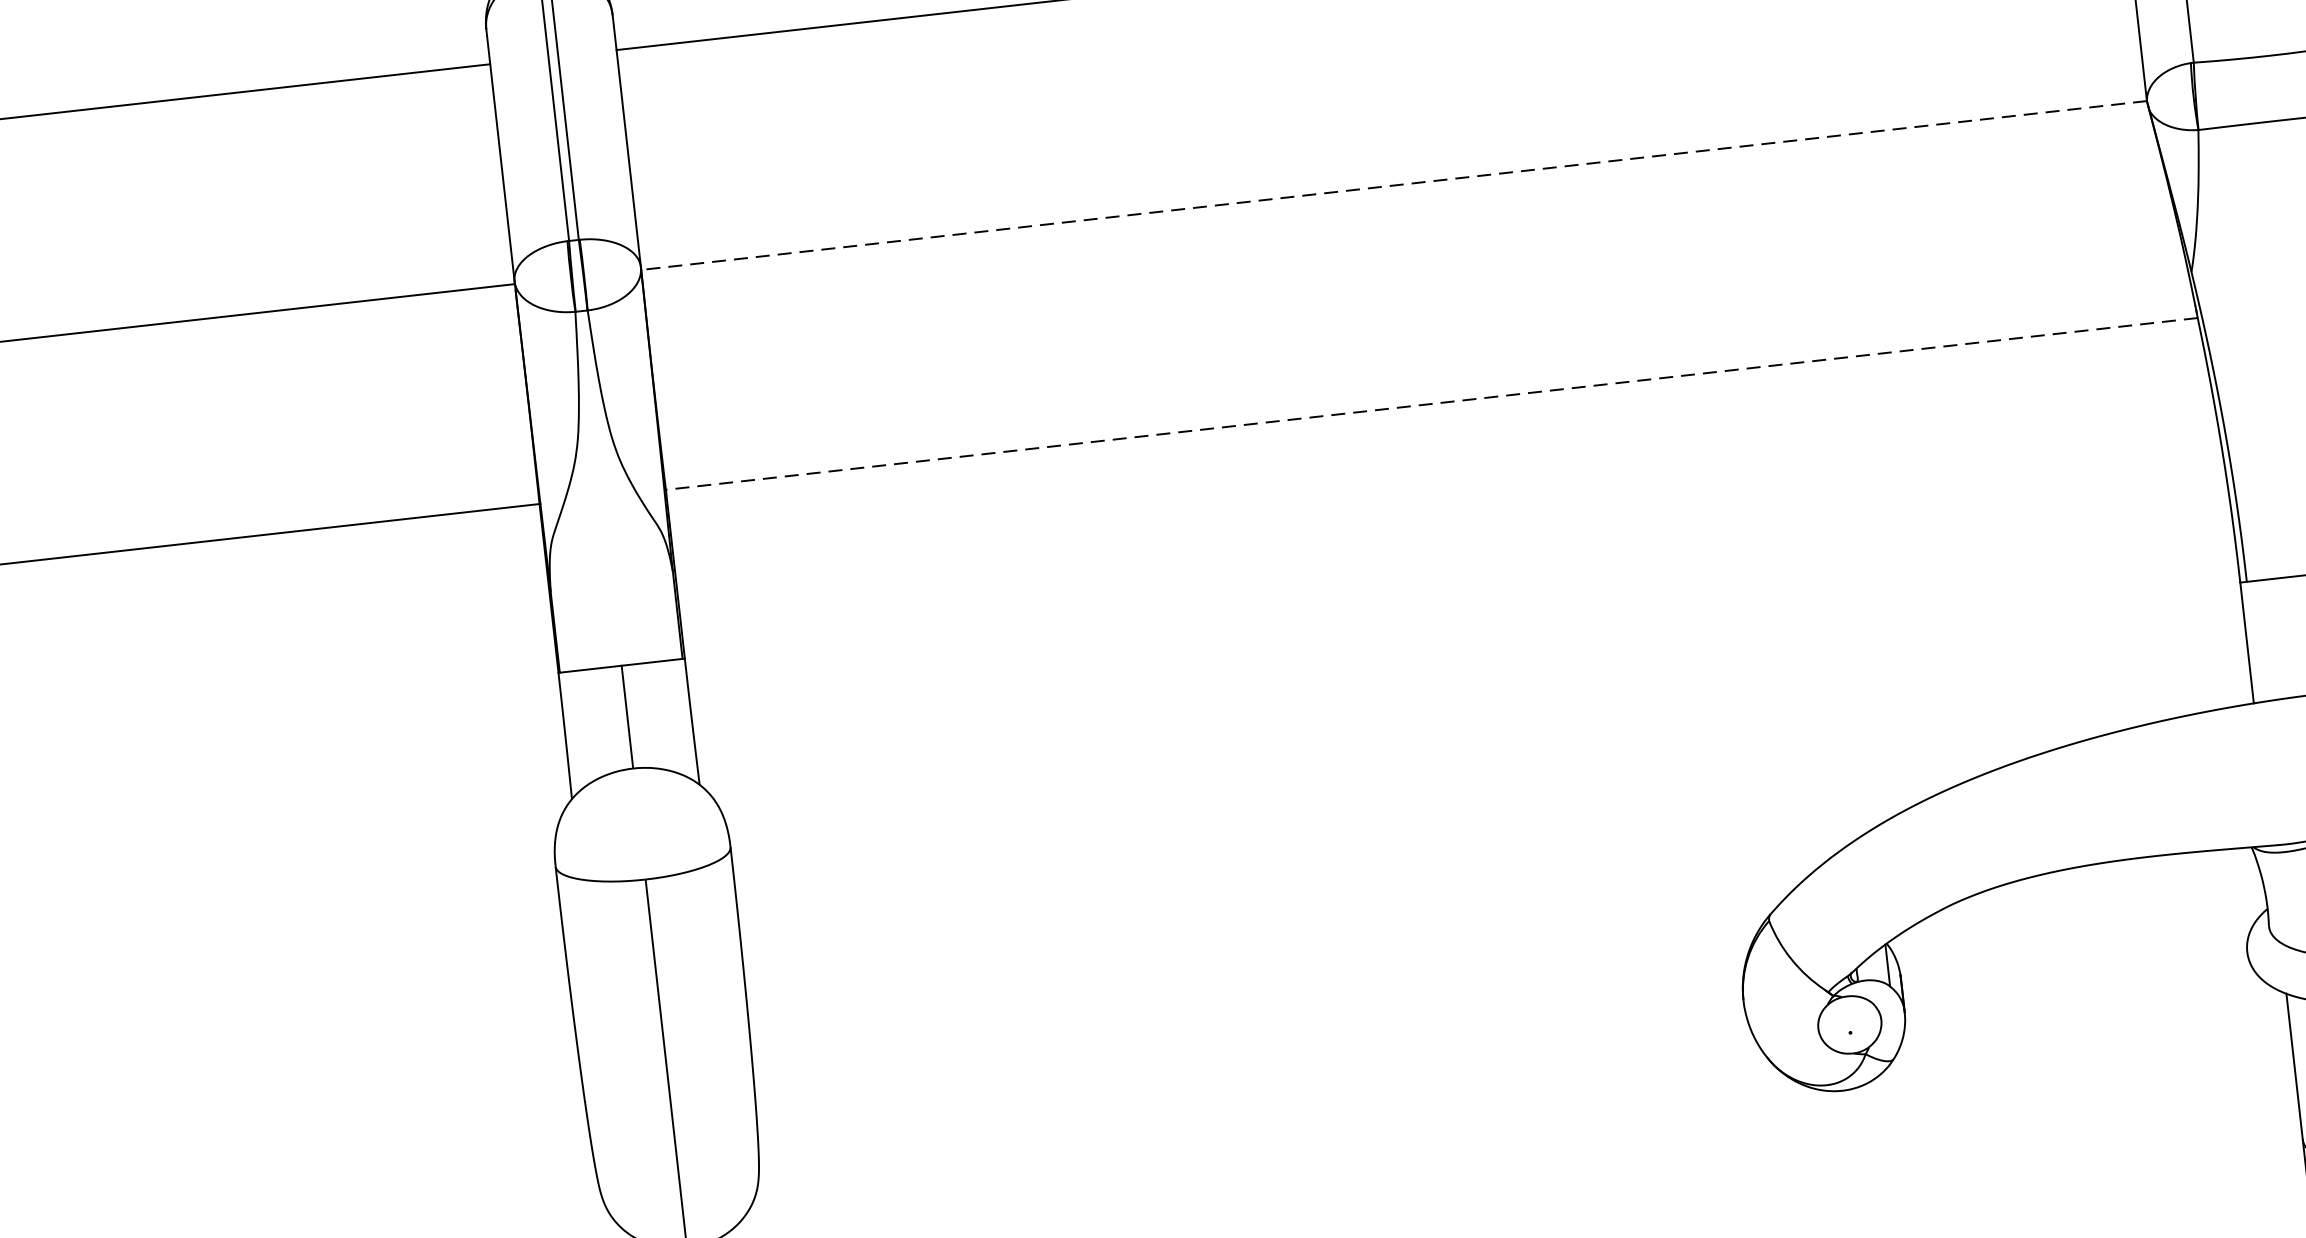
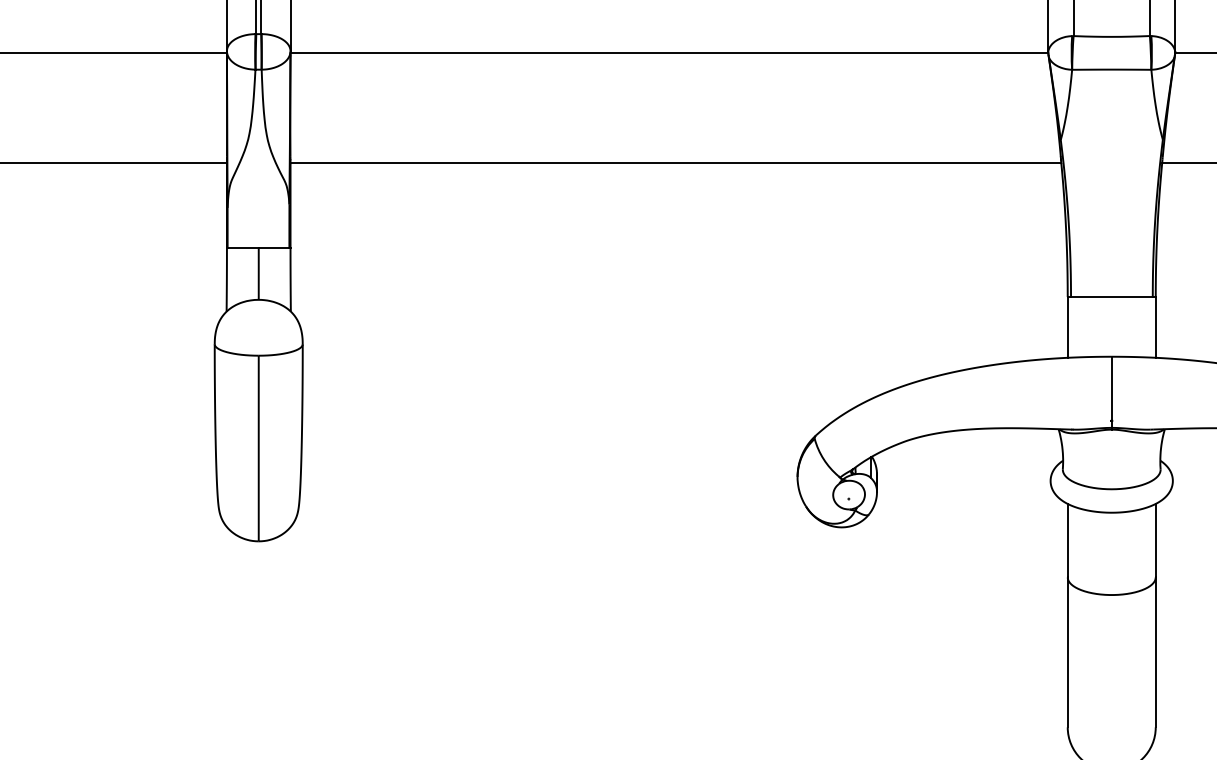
line: (1394, 185) -> (669, 52), dashed -> solid
line: (1431, 404) -> (675, 163), dashed -> solid

